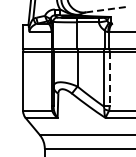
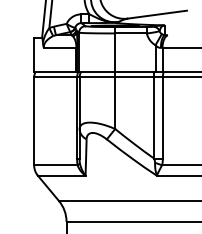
line: (106, 9) -> (158, 14), dashed -> solid
line: (109, 79) -> (162, 118), dashed -> solid

